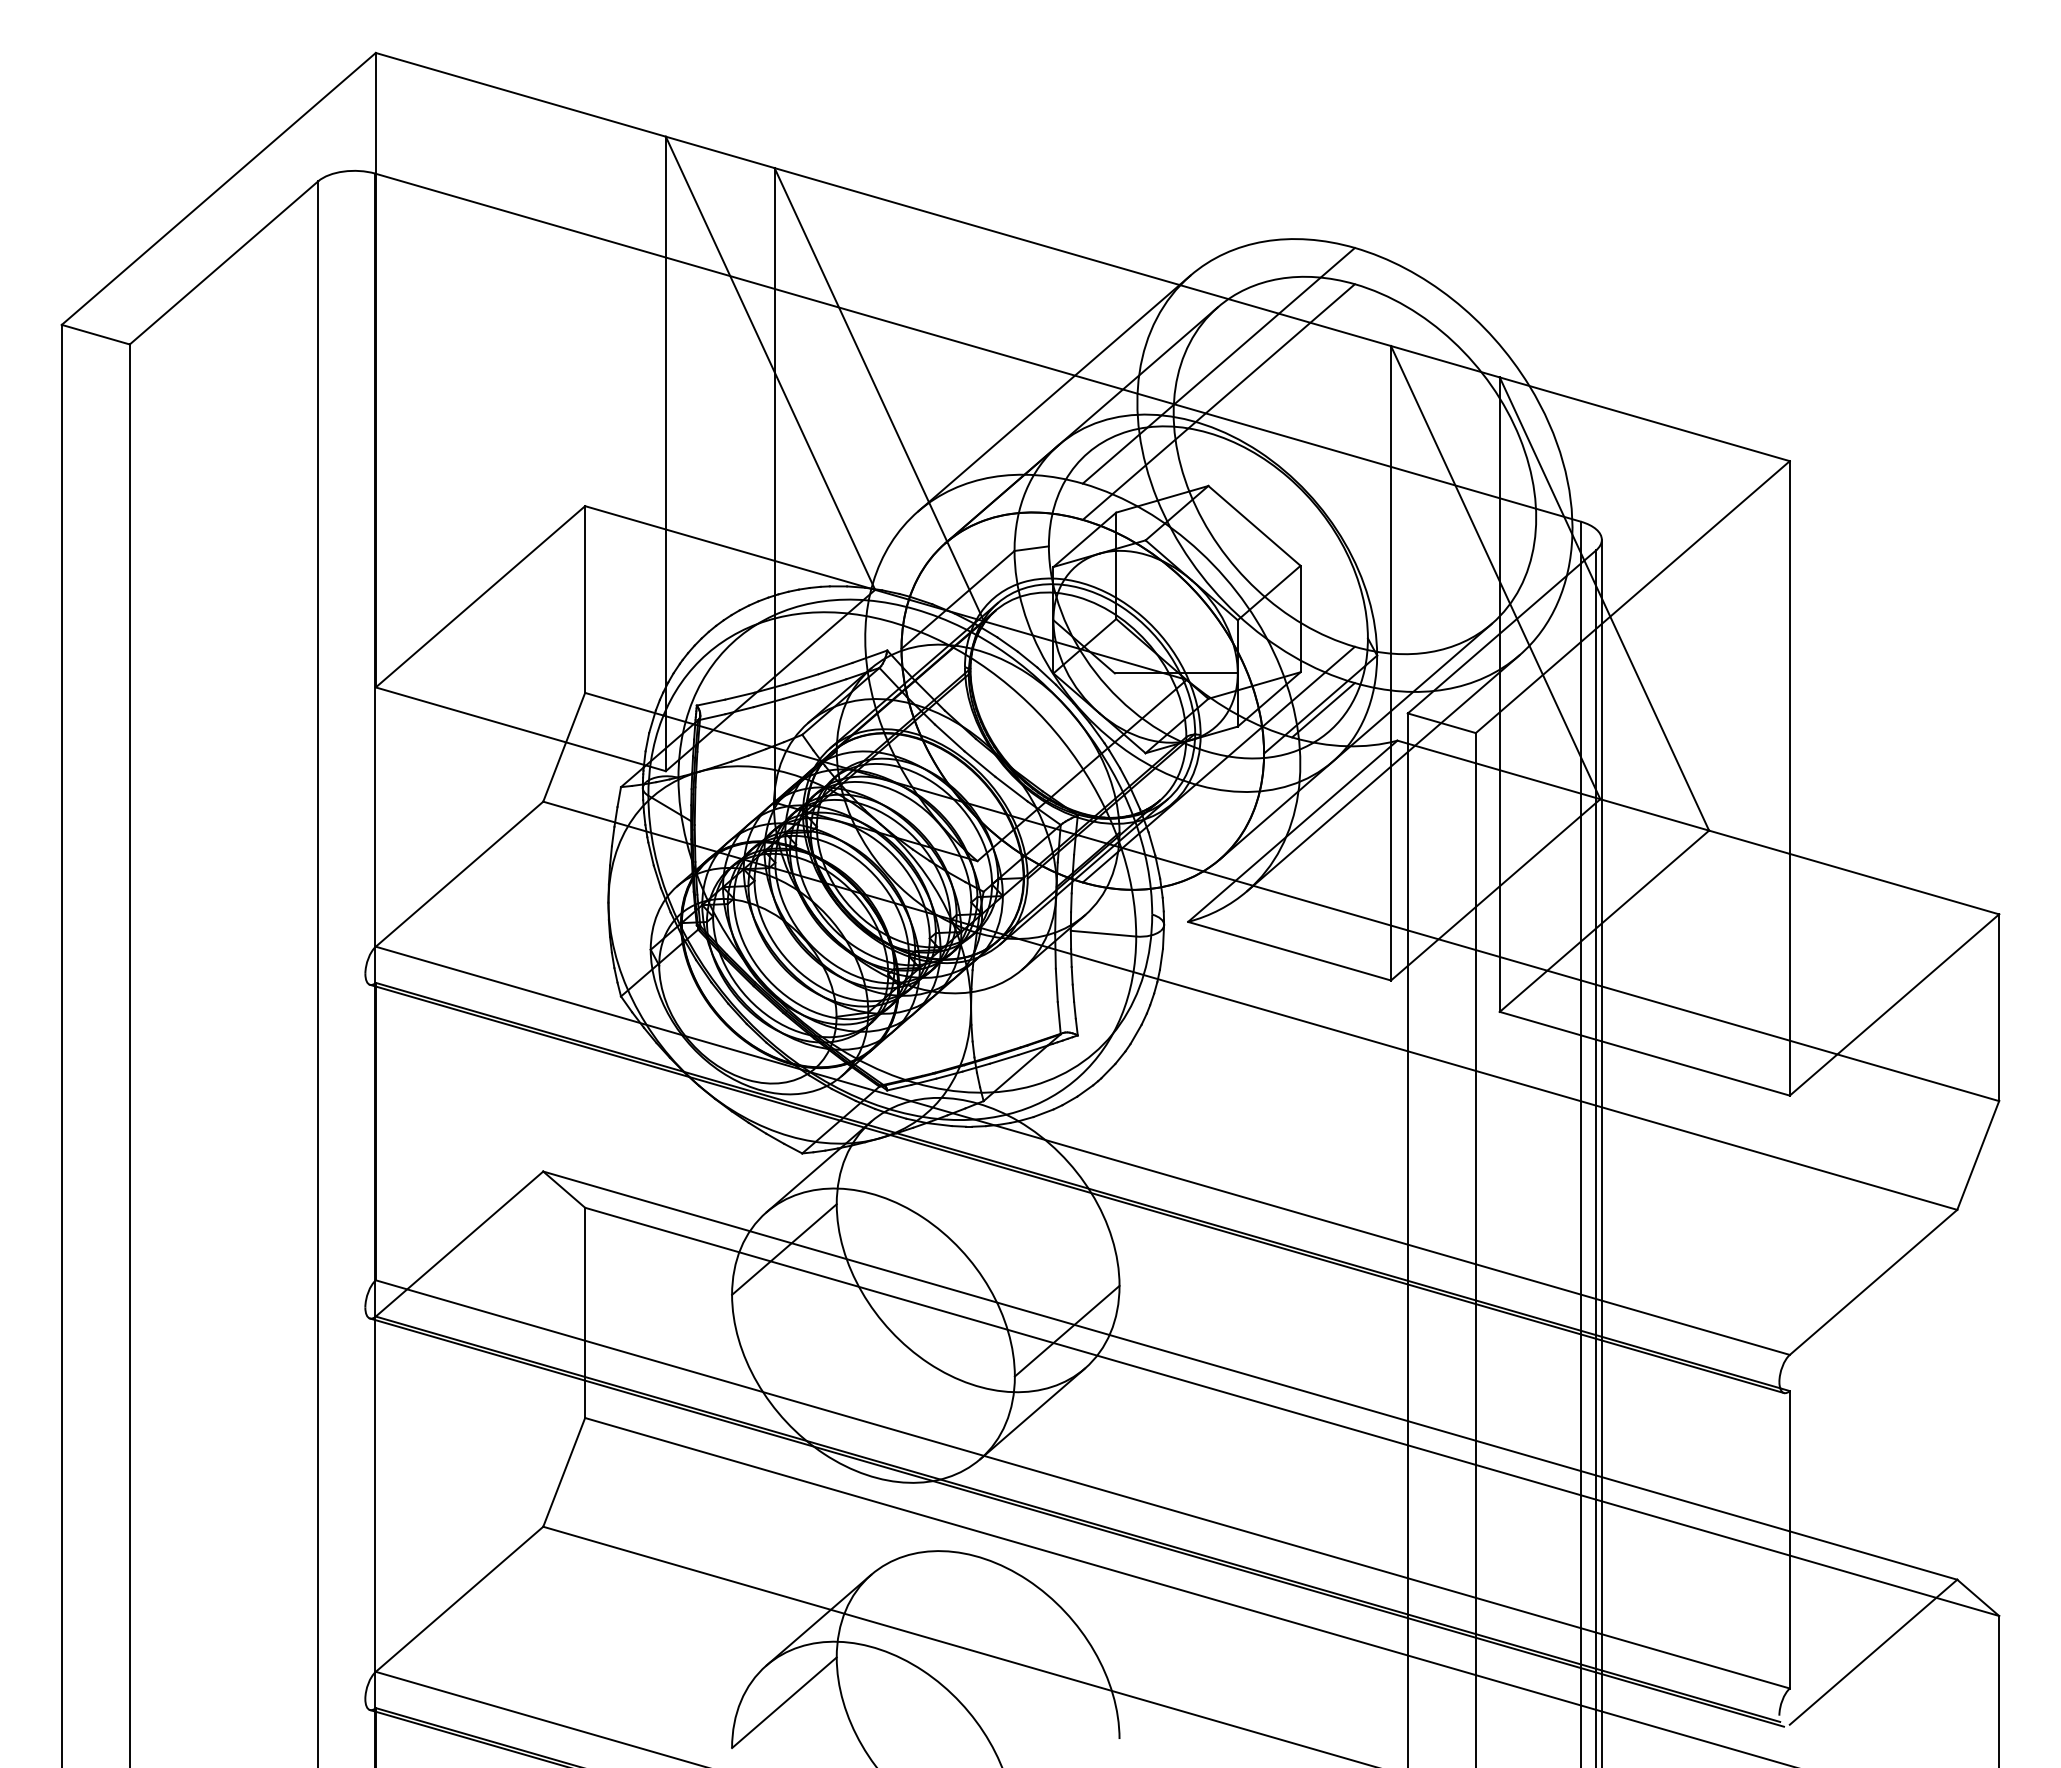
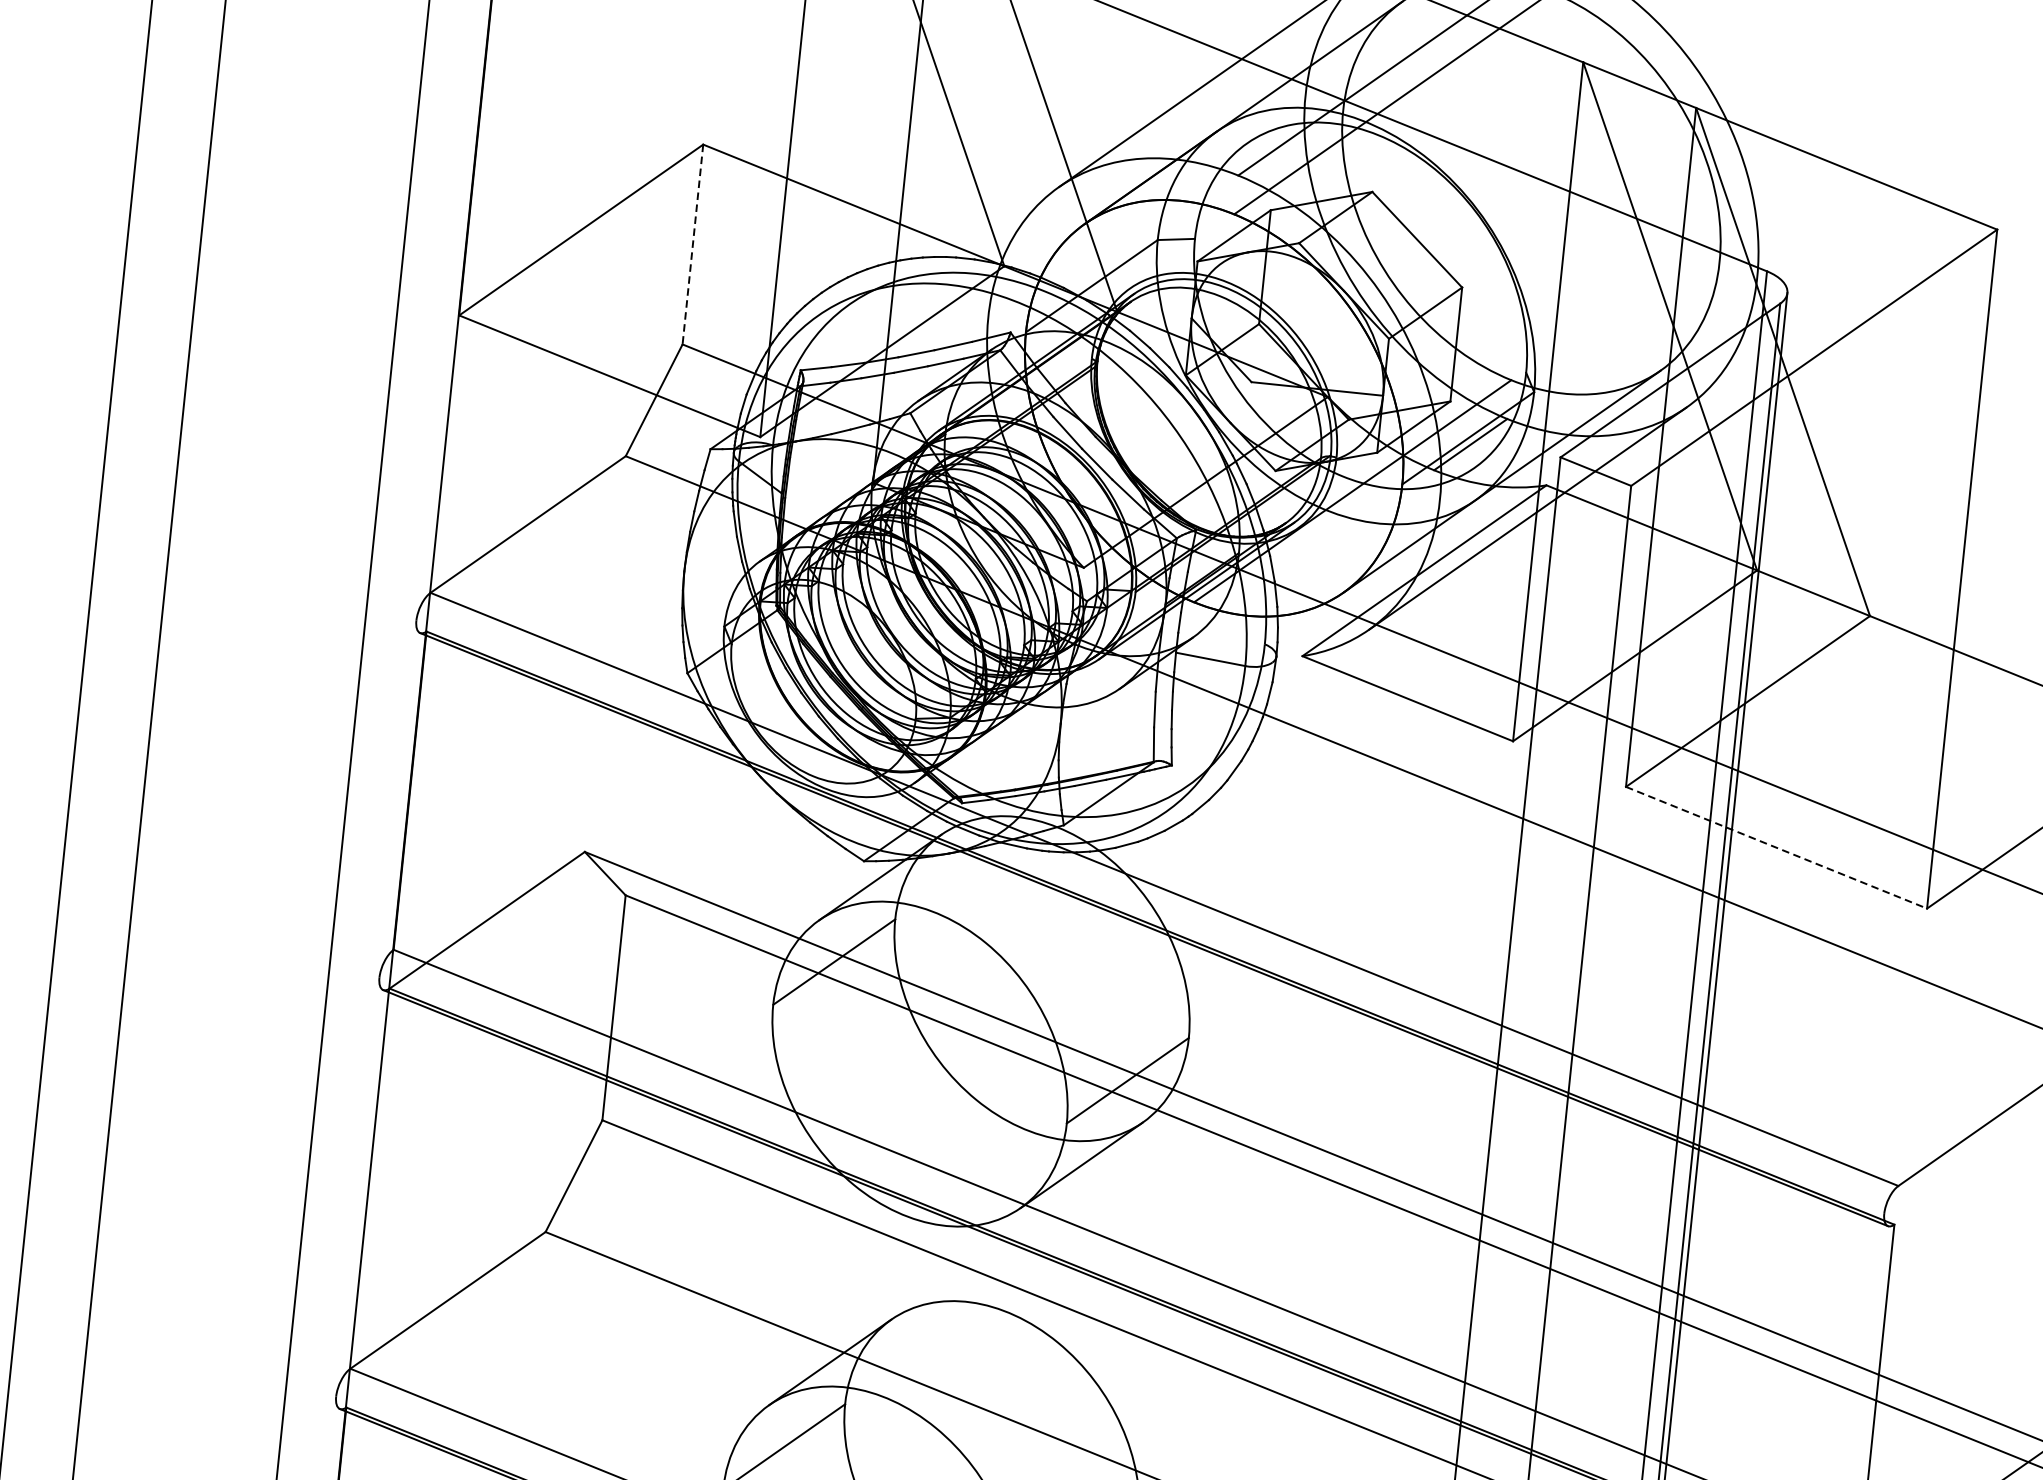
line: (585, 600) -> (693, 245), solid -> dashed
line: (1644, 1053) -> (1776, 847), solid -> dashed

